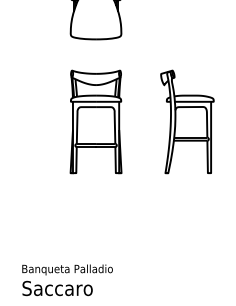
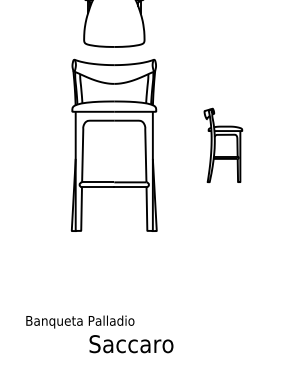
part: (96, 121) -> (114, 145), size x1.4
part: (187, 121) -> (223, 145), size x0.6
text: (57, 288) -> (131, 344), moved

